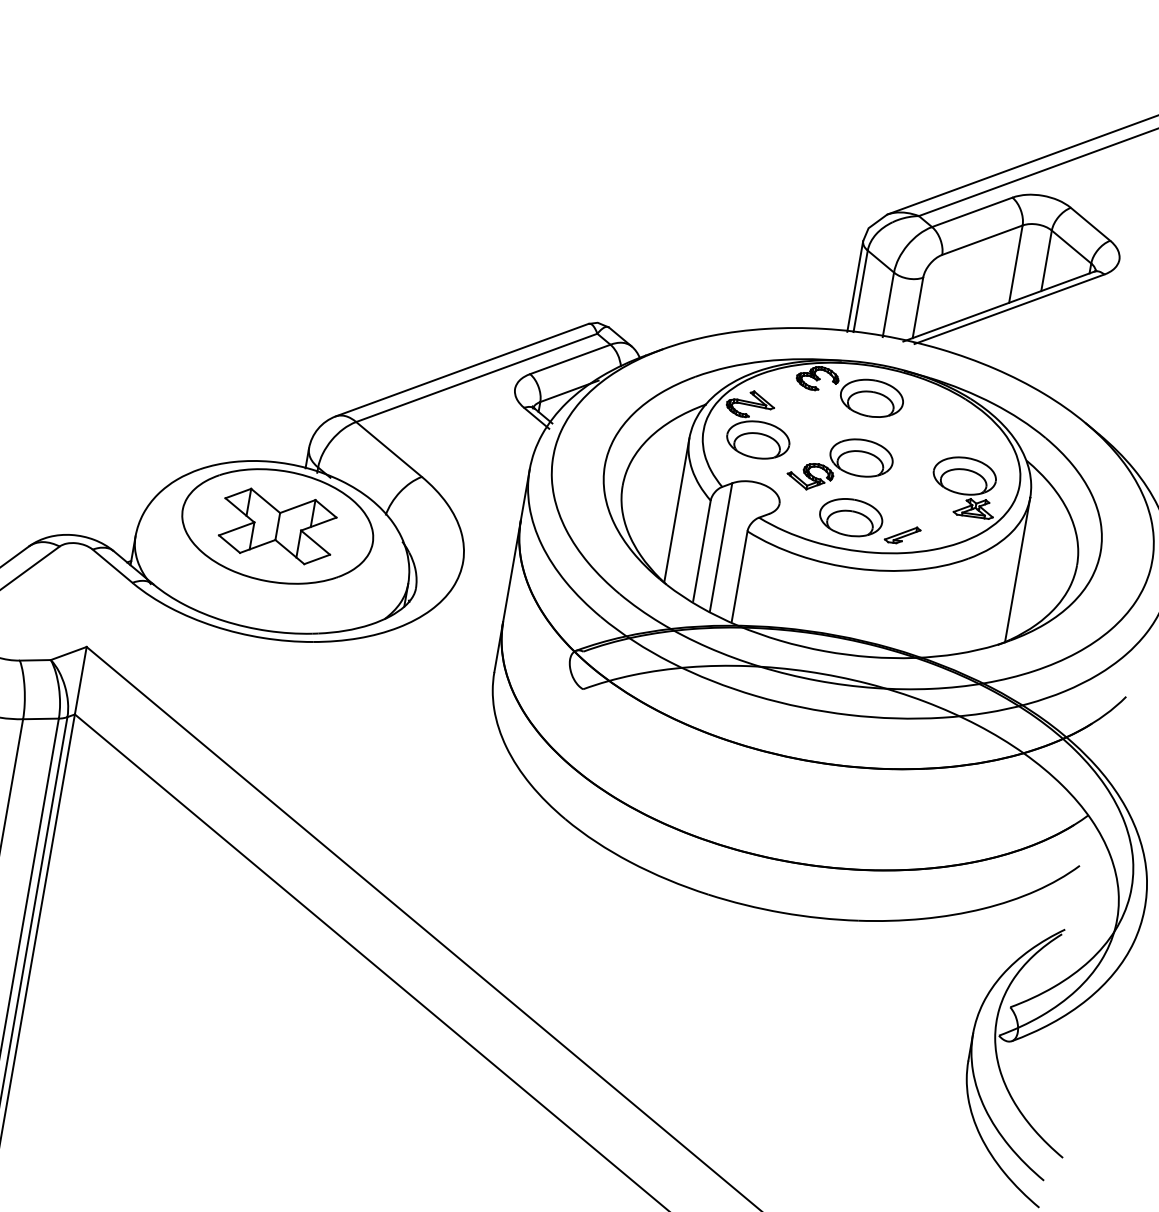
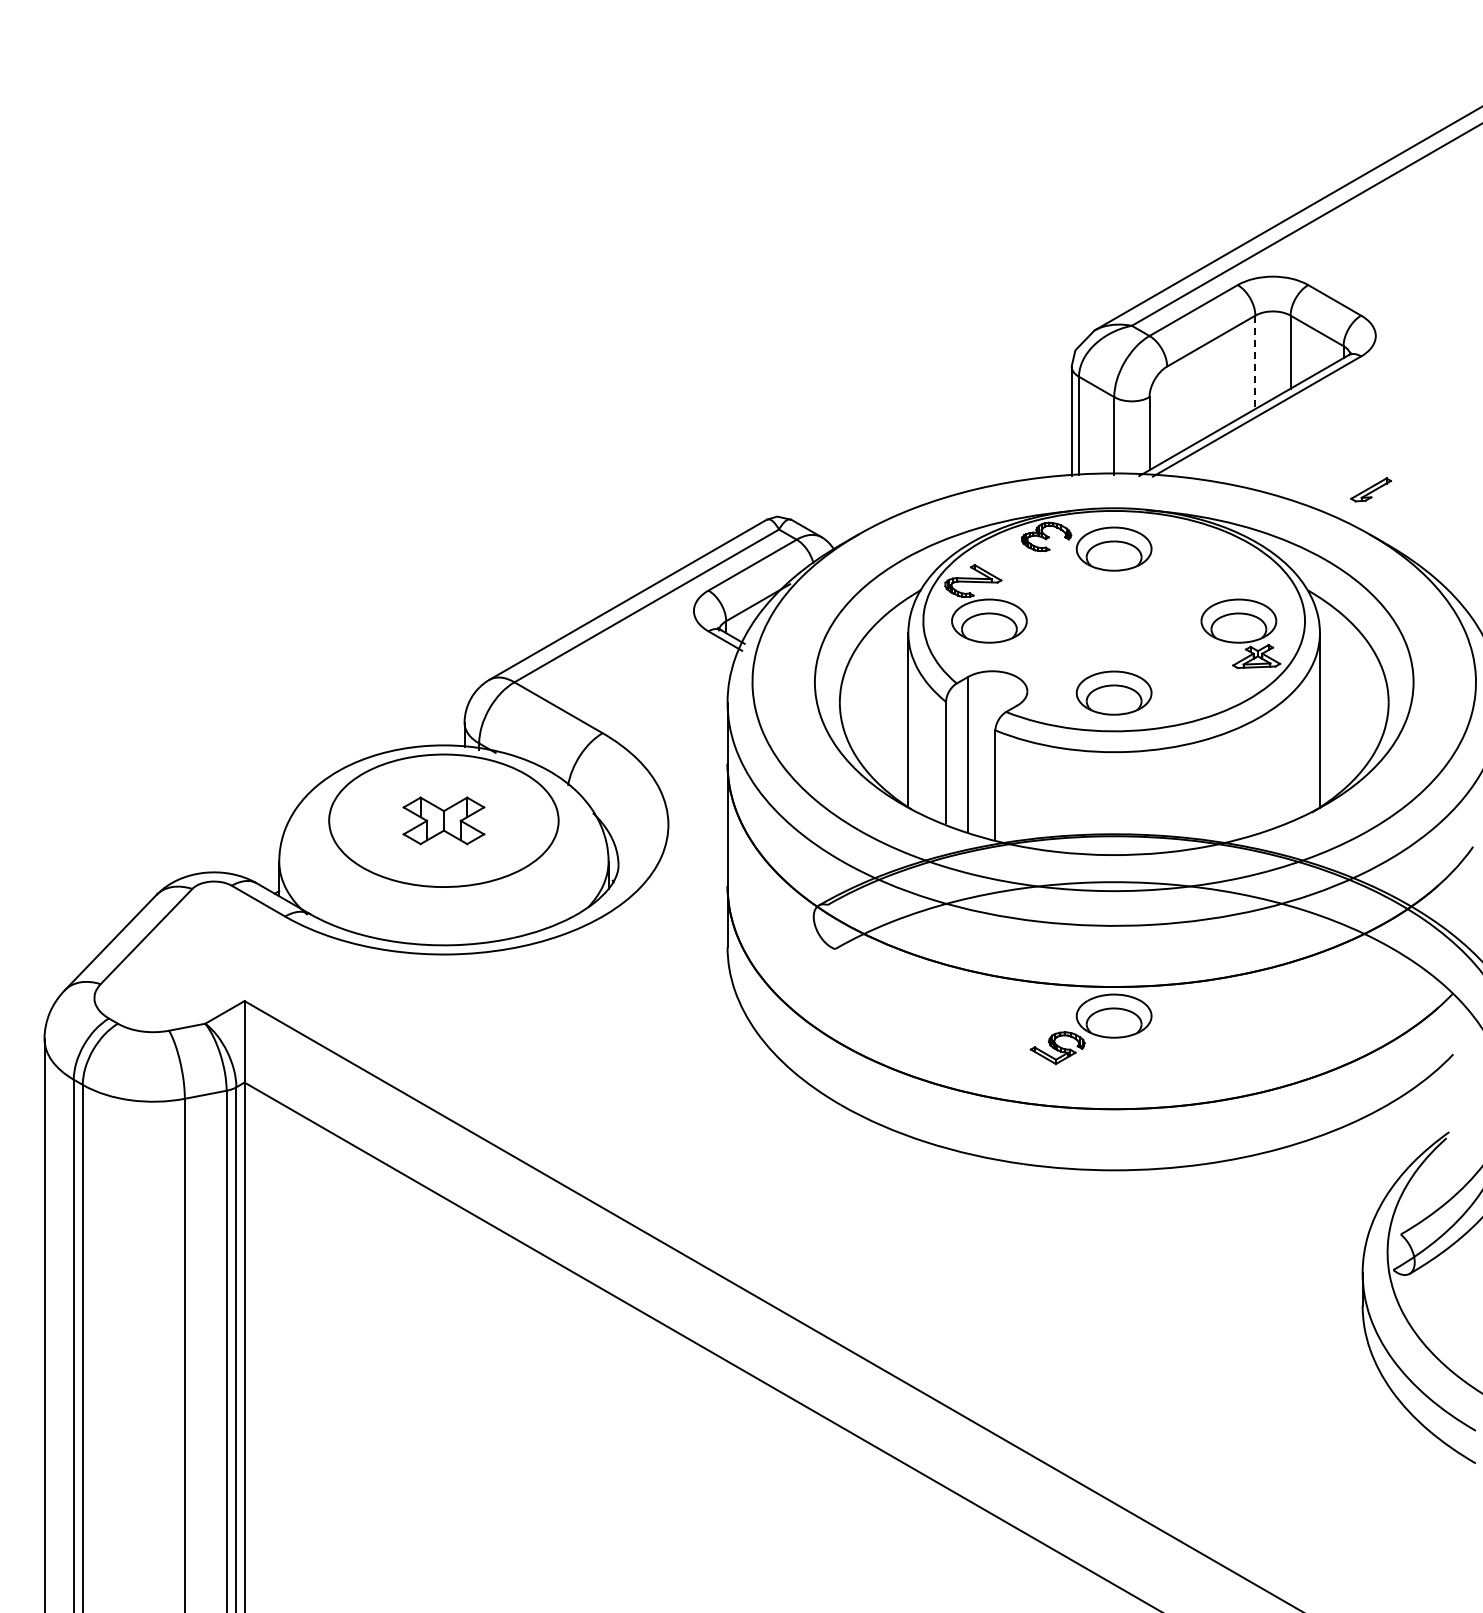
line: (1015, 264) -> (1255, 362), solid -> dashed
part: (840, 465) -> (1090, 1029), moved
part: (277, 526) -> (443, 820), size x0.6
part: (902, 534) -> (1370, 489), moved

